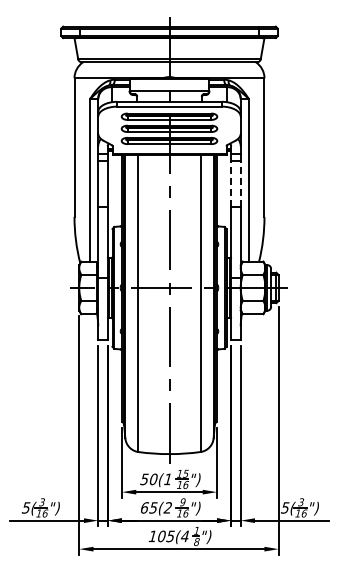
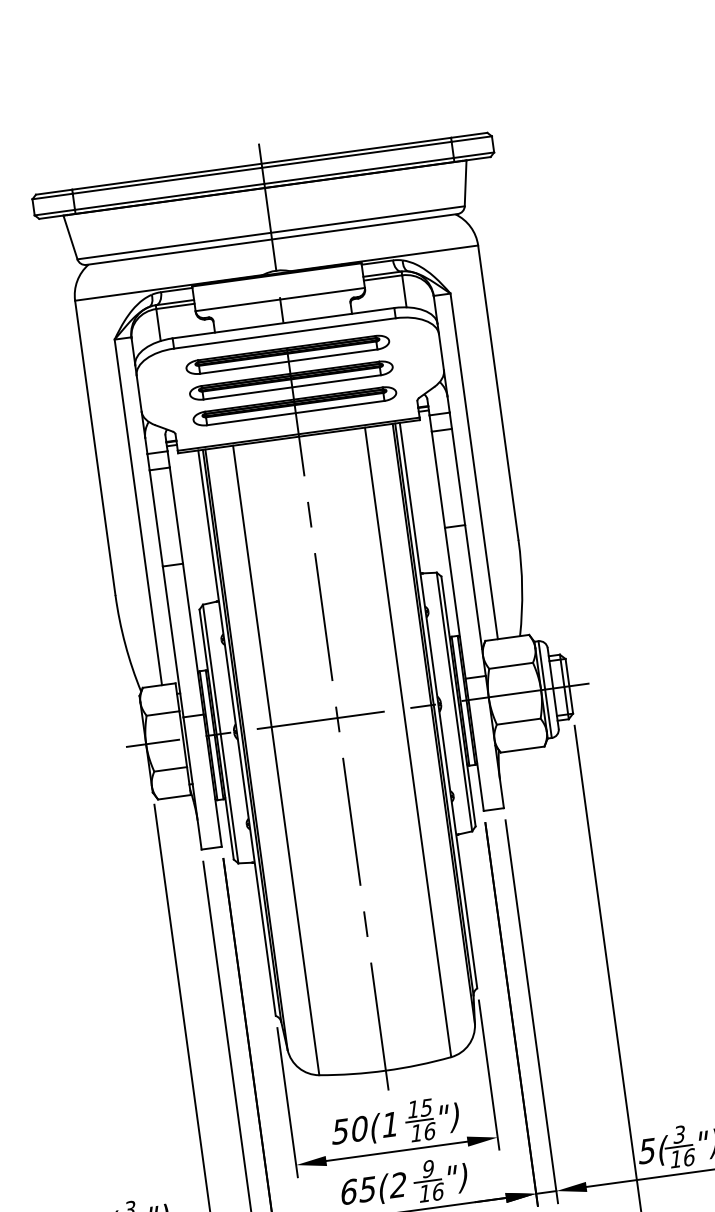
line: (231, 184) -> (439, 480), dashed -> solid
line: (240, 184) -> (458, 478), dashed -> solid

